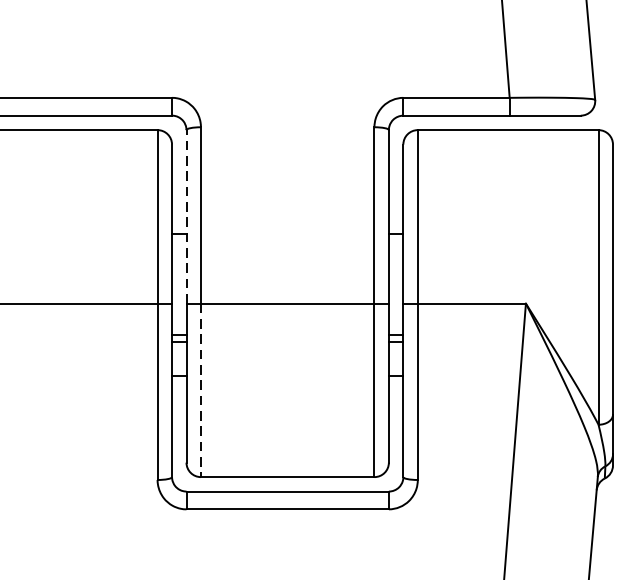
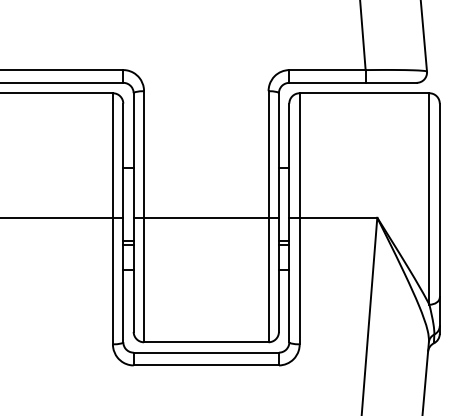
line: (186, 216) -> (133, 155), dashed -> solid
line: (201, 391) -> (144, 280), dashed -> solid

